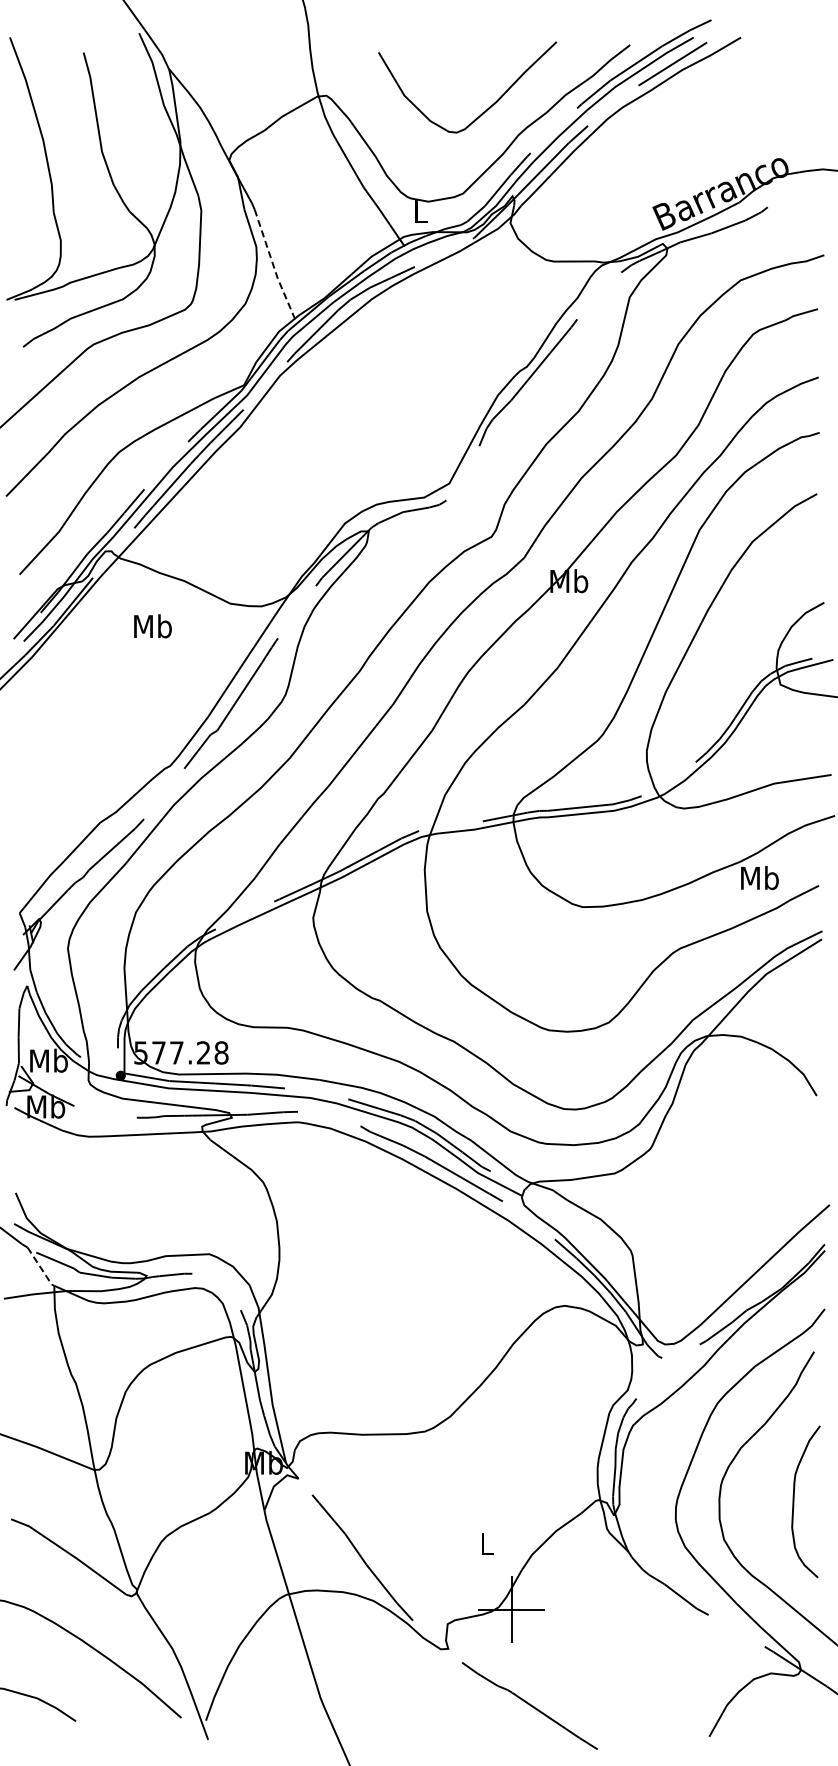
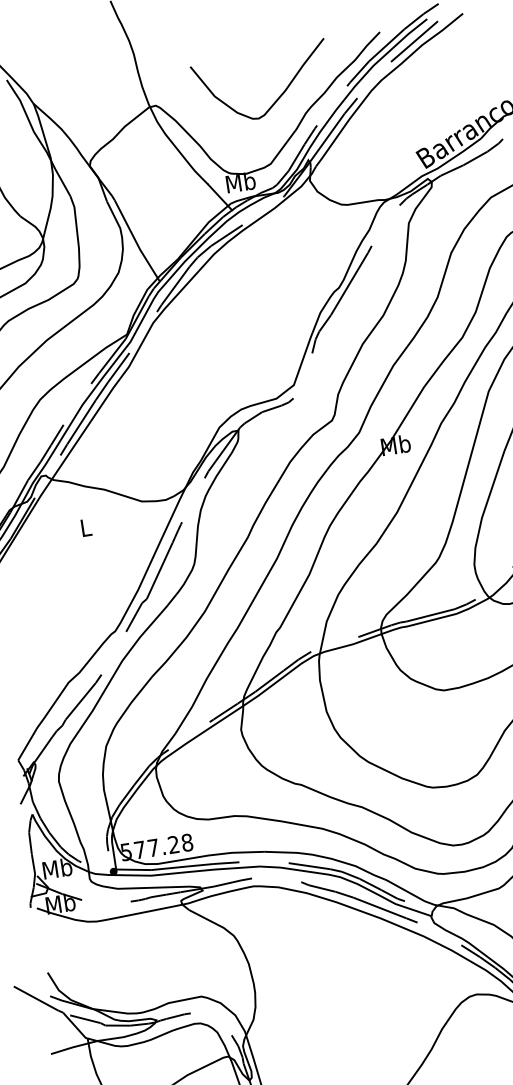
text: (420, 211) -> (240, 182), L -> Mb
line: (274, 268) -> (136, 242), dashed -> solid
text: (152, 626) -> (85, 527), Mb -> L
line: (41, 1268) -> (75, 1026), dashed -> solid

